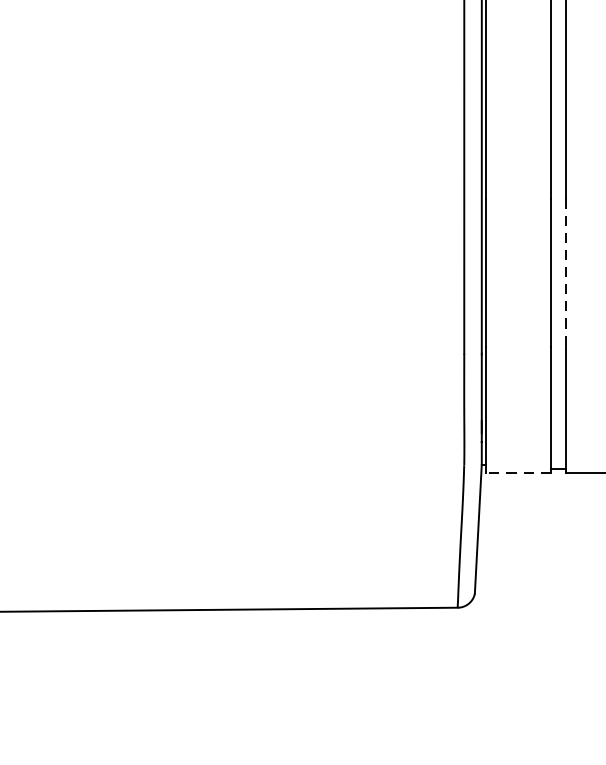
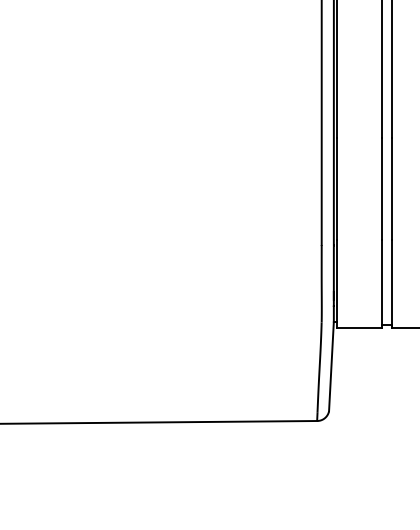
line: (565, 273) -> (391, 189), dashed -> solid
line: (517, 472) -> (358, 327), dashed -> solid

